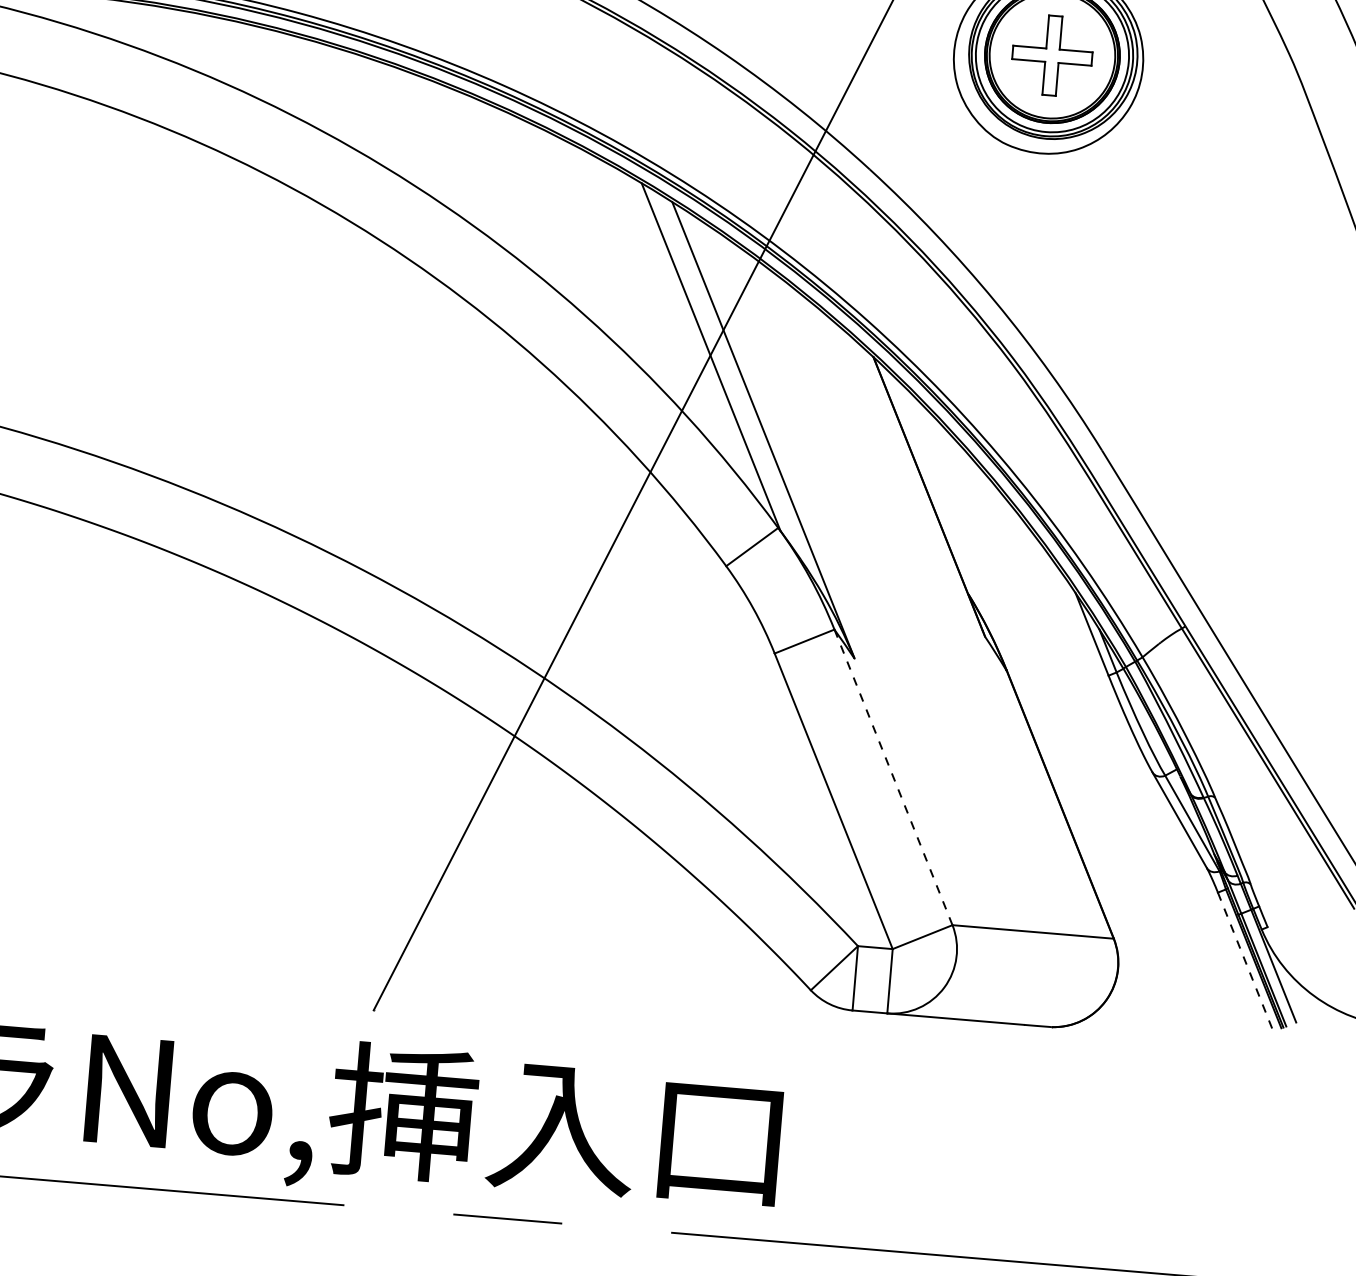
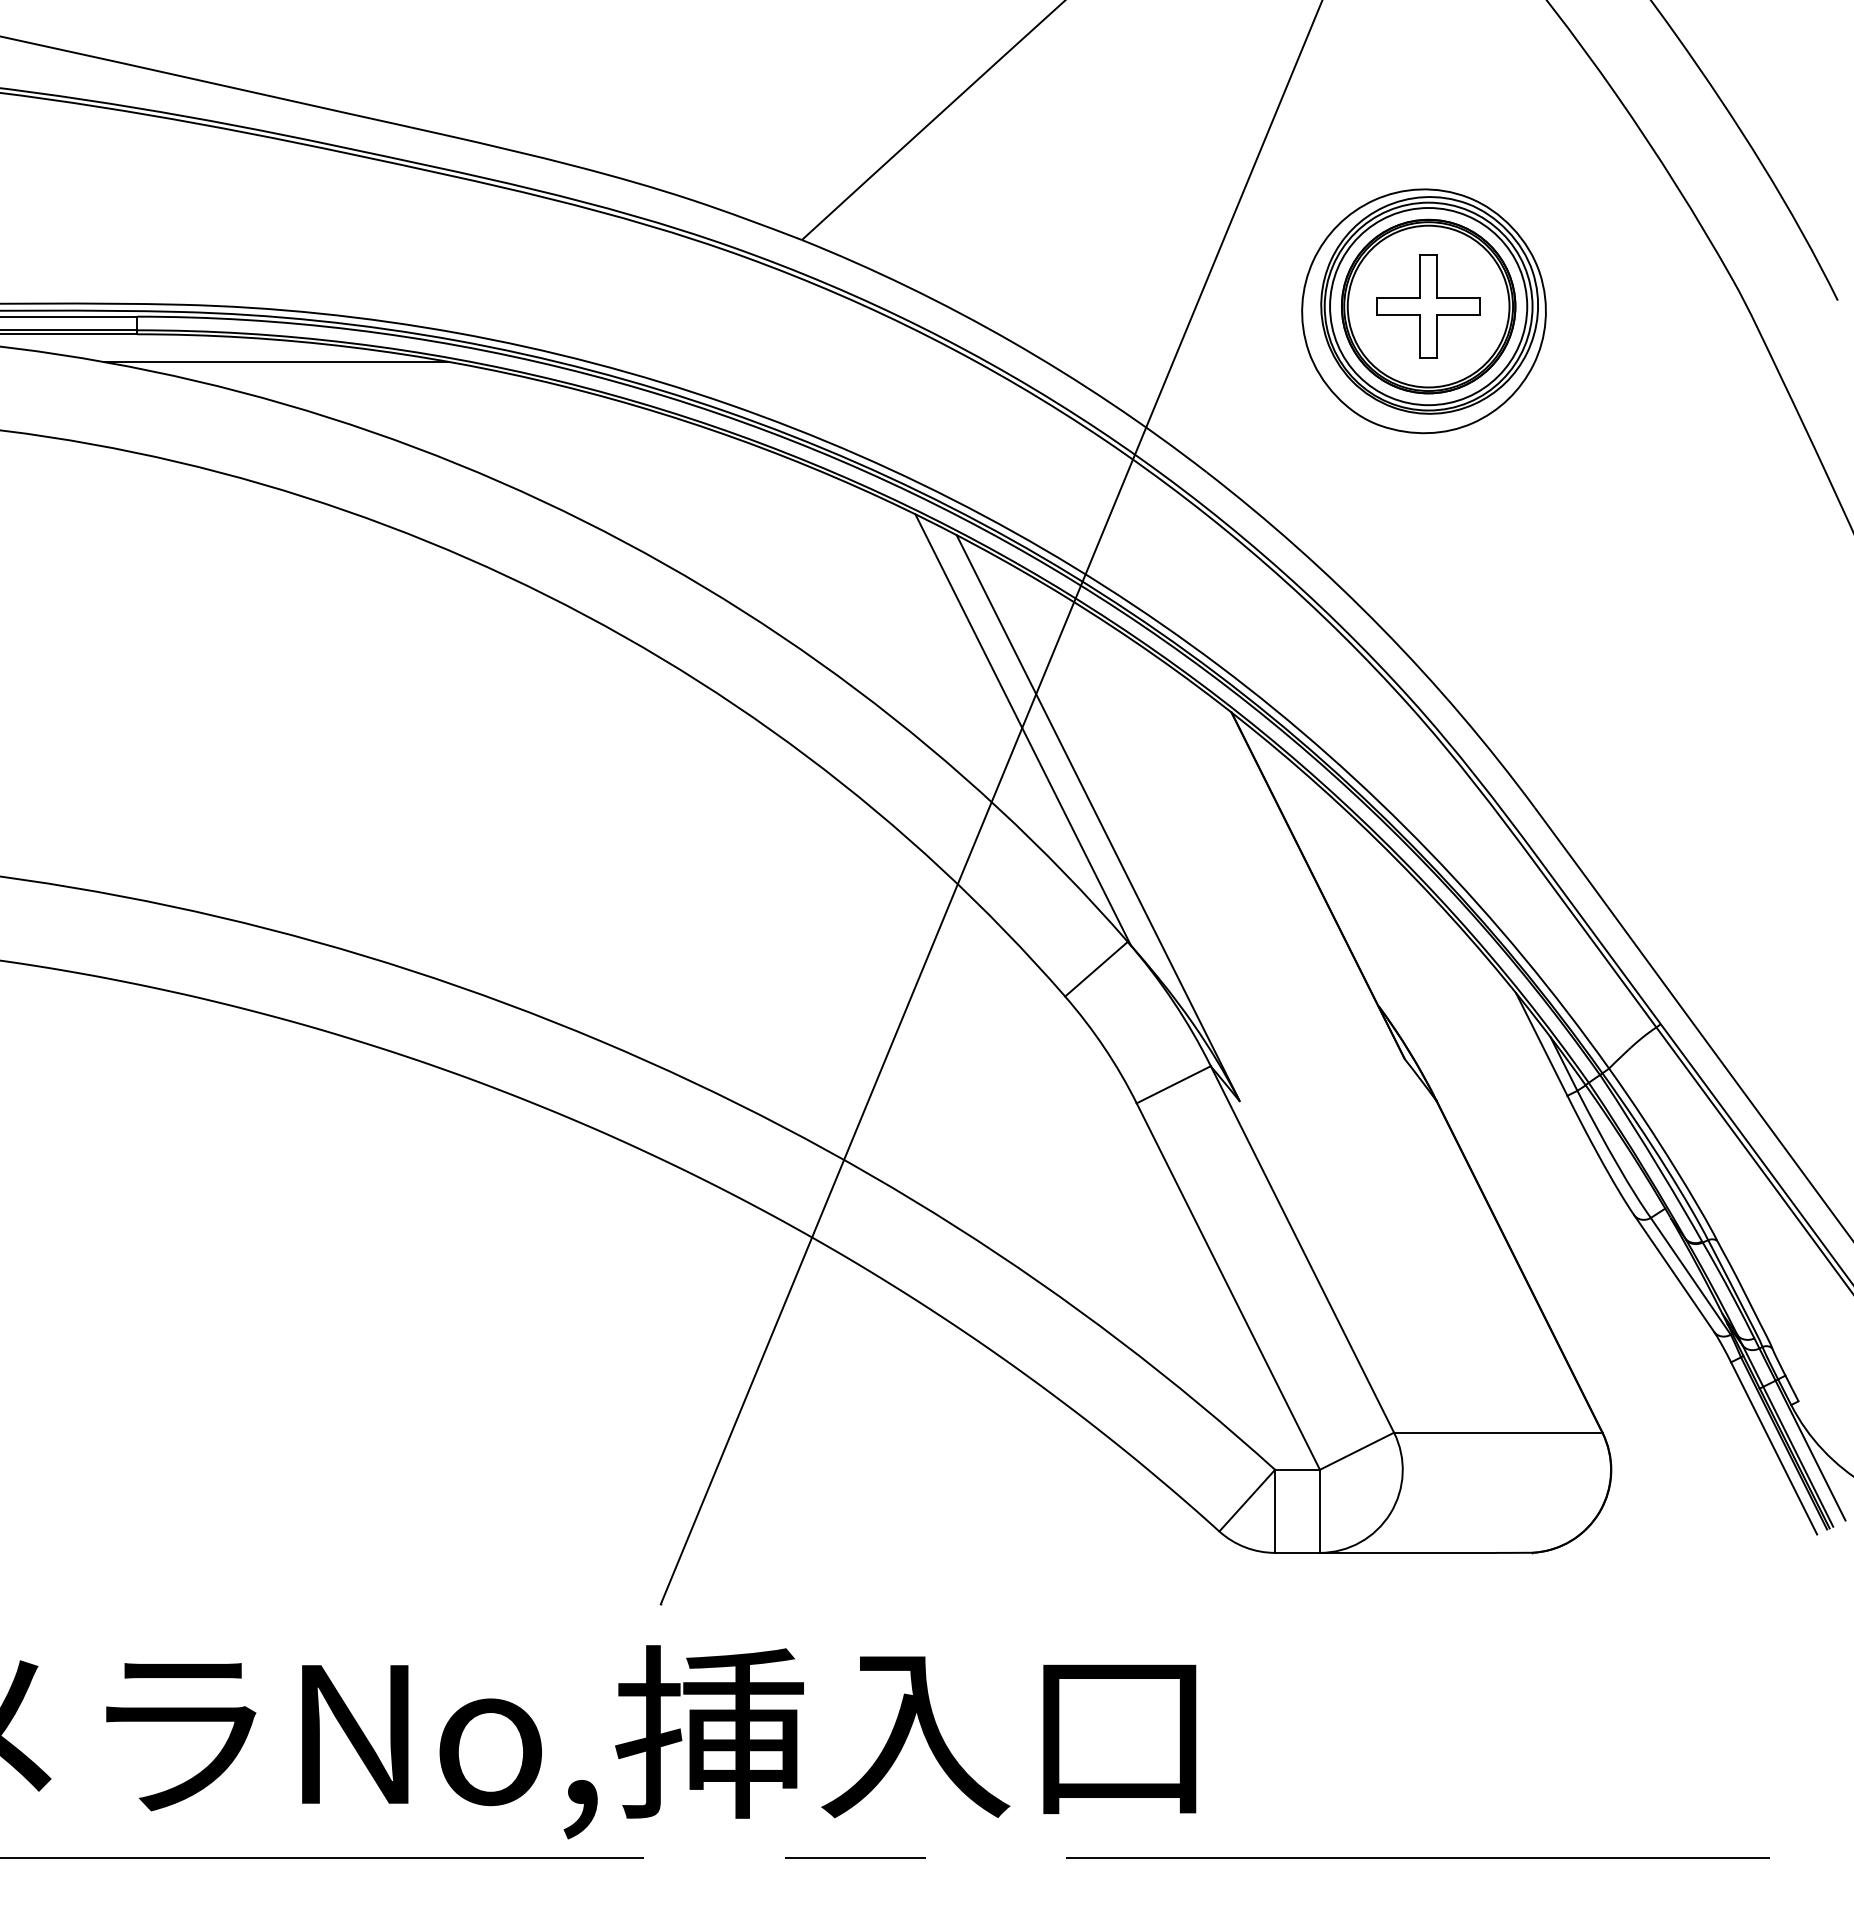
line: (157, 23) -> (276, 361), added
line: (893, 777) -> (1302, 1249), dashed -> solid
line: (1245, 962) -> (1774, 1448), dashed -> solid

